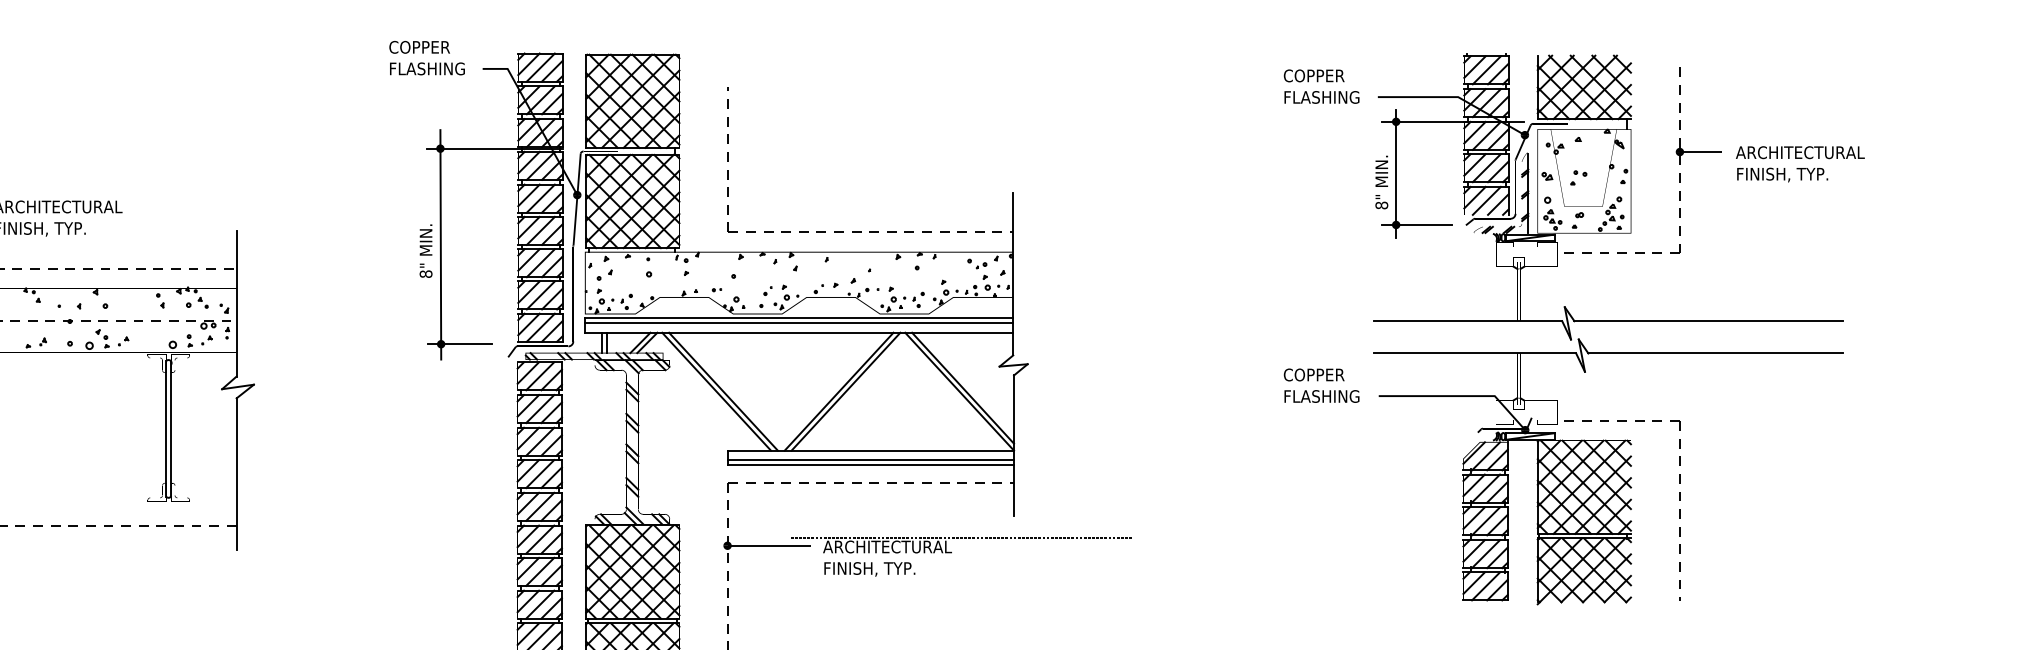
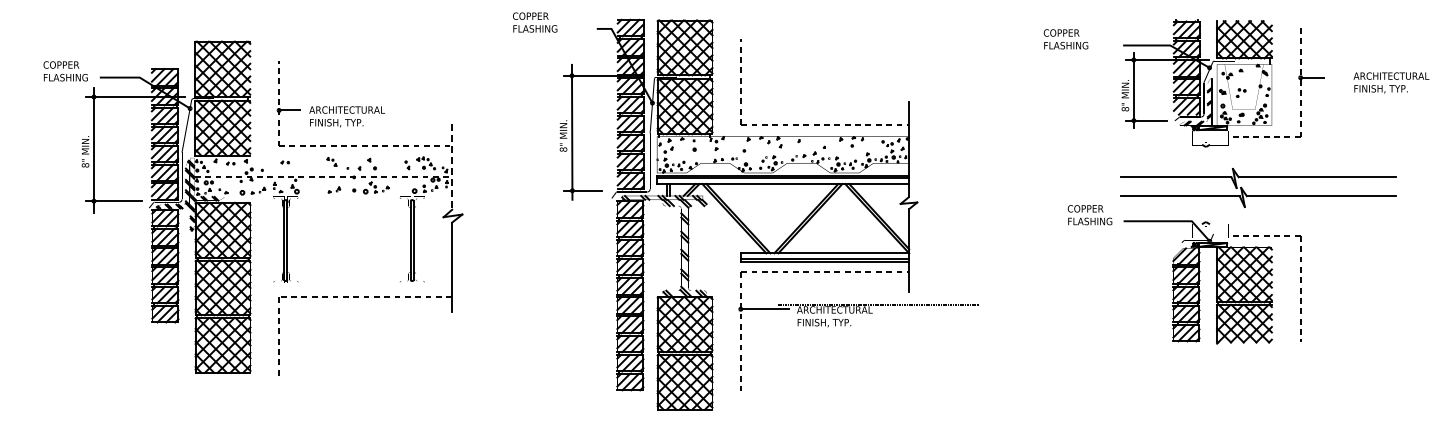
text: (427, 58) -> (535, 22), moved
text: (1320, 86) -> (1065, 39), moved
text: (1800, 163) -> (1391, 82), moved
line: (237, 304) -> (452, 167), solid -> dashed

